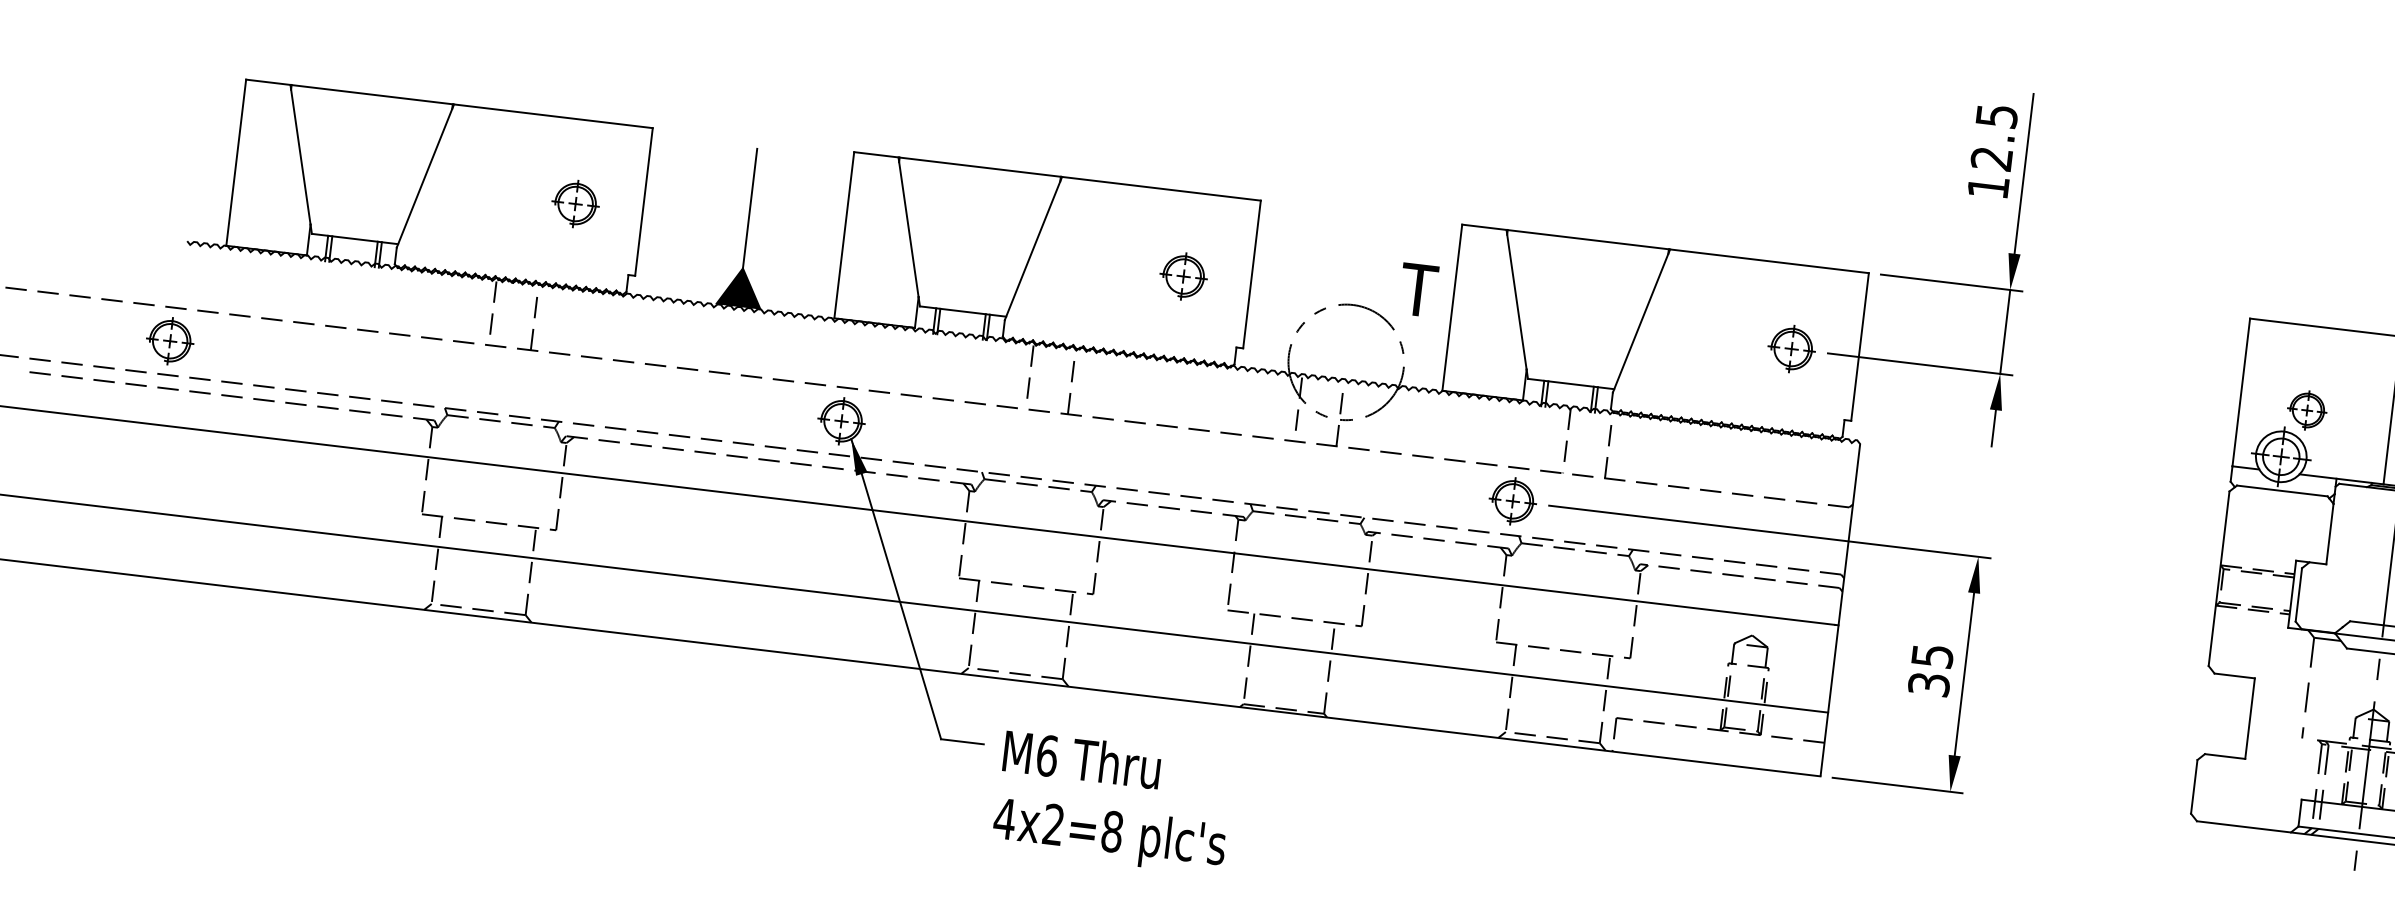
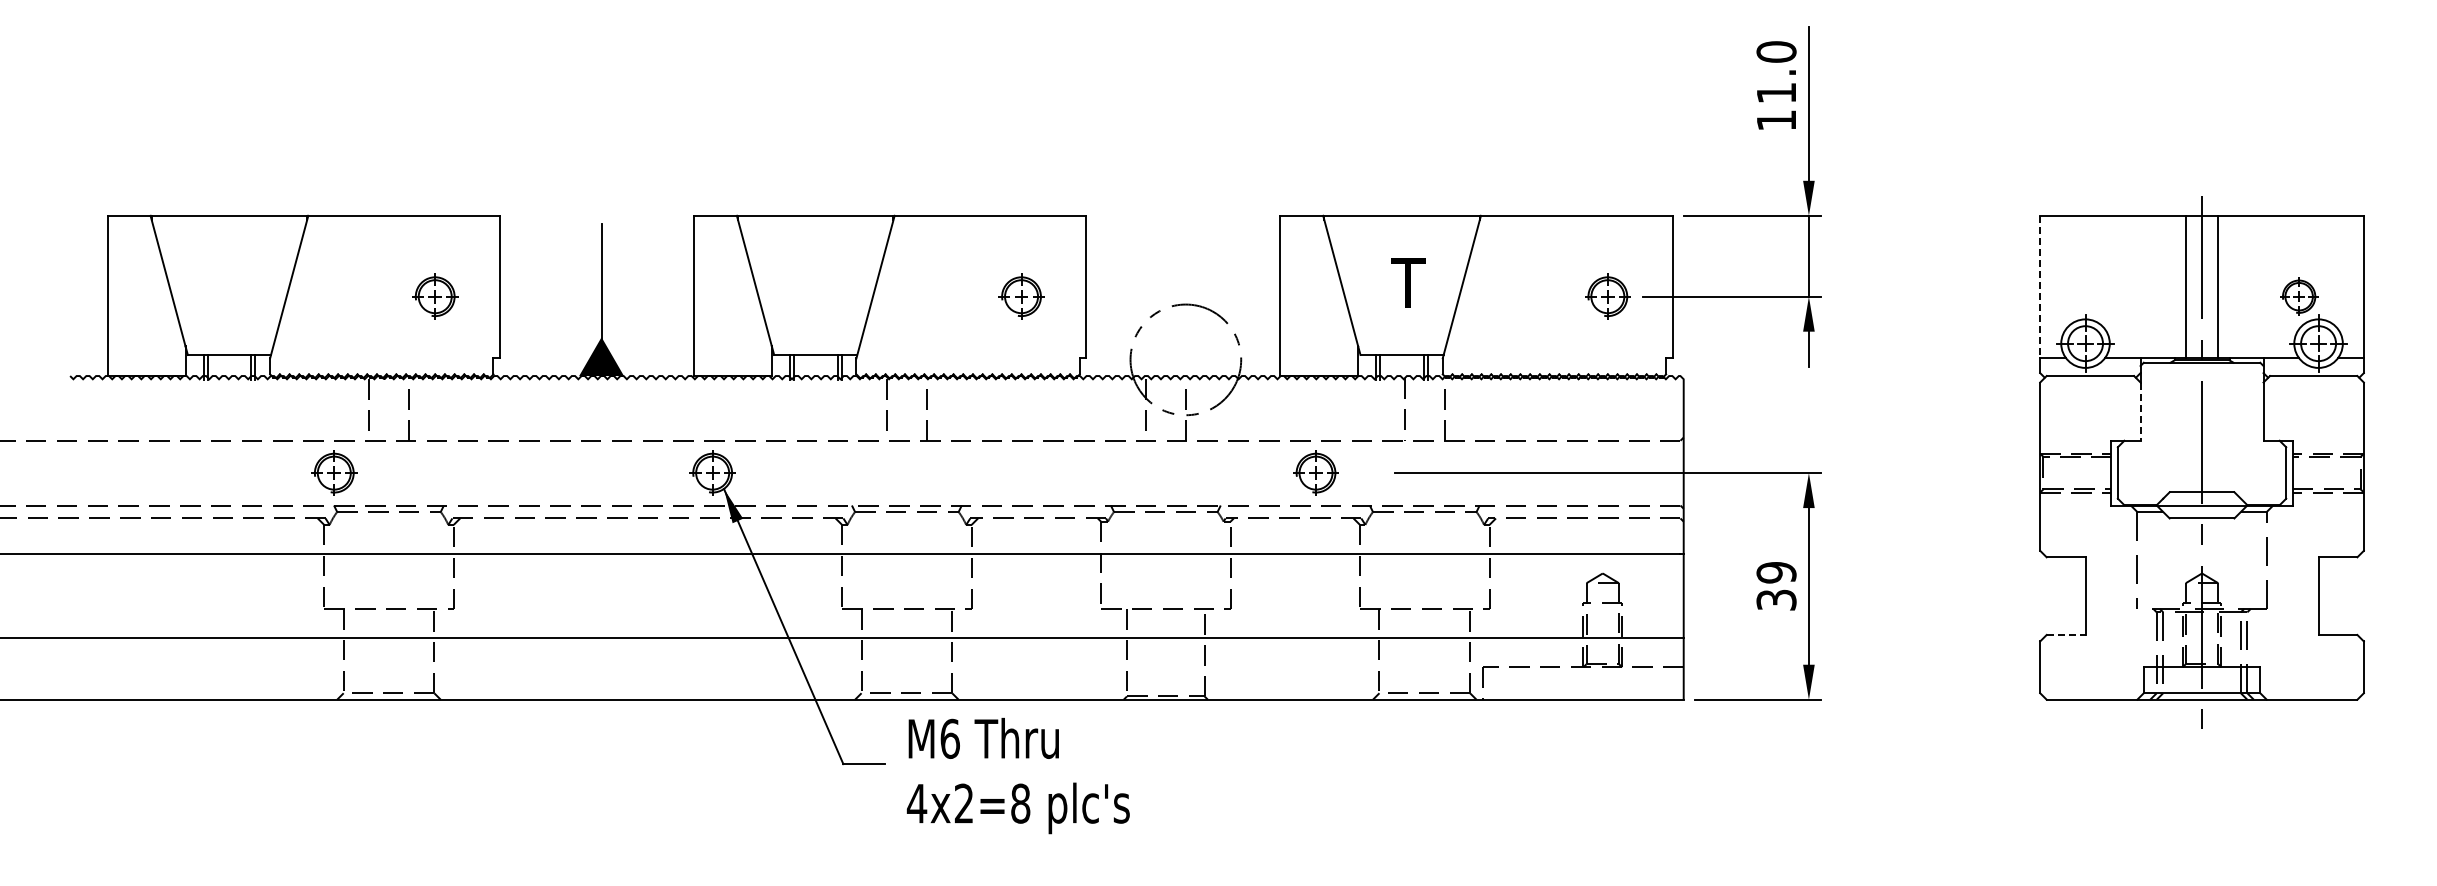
text: (1994, 137) -> (1776, 72), 12.5 -> 11.0
text: (1418, 289) -> (1408, 282), moved
part: (170, 340) -> (334, 472), moved
line: (2241, 392) -> (2040, 287), solid -> dashed
part: (2306, 410) -> (2104, 296), removed
part: (1512, 500) -> (1315, 472), moved
line: (2329, 534) -> (2140, 412), solid -> dashed
text: (1932, 655) -> (1776, 572), 35 -> 39
line: (2225, 756) -> (2066, 634), solid -> dashed
text: (1112, 803) -> (1017, 776), moved

